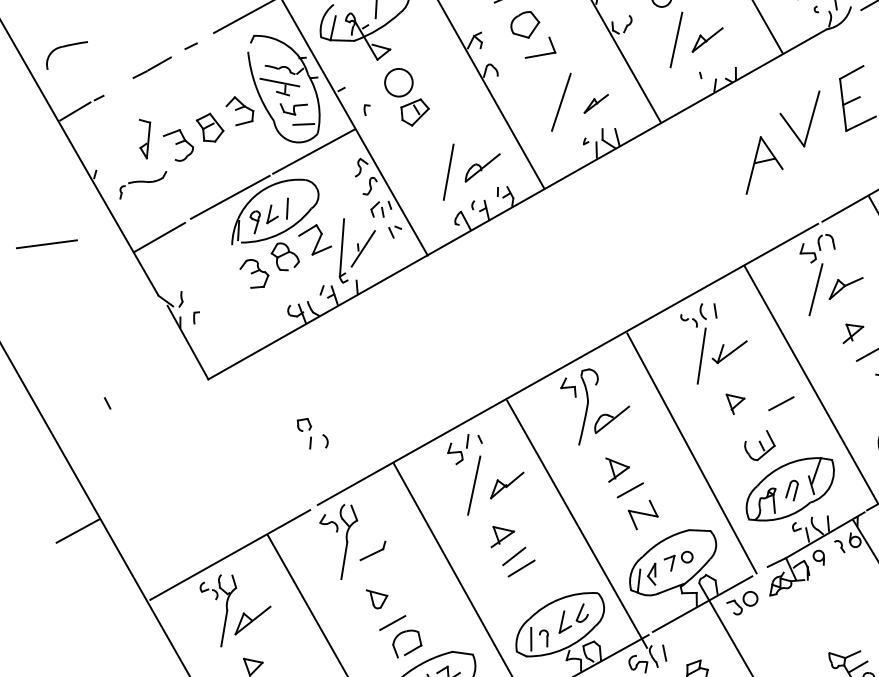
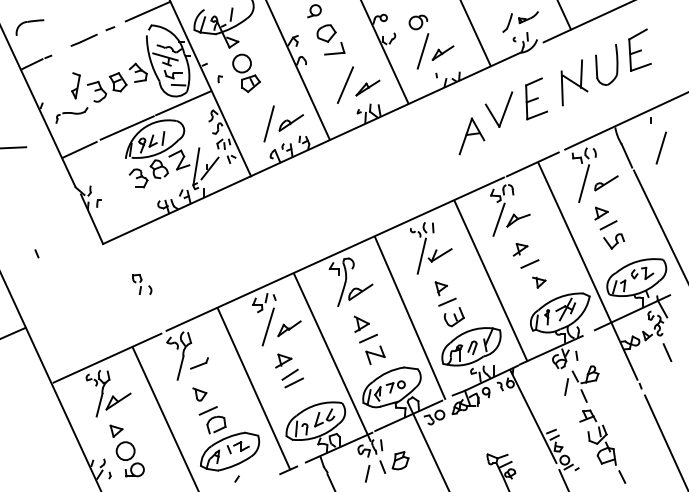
part: (595, 103) -> (367, 87), size x1.43
line: (781, 402) -> (447, 301), moved
part: (313, 433) -> (142, 284), moved

